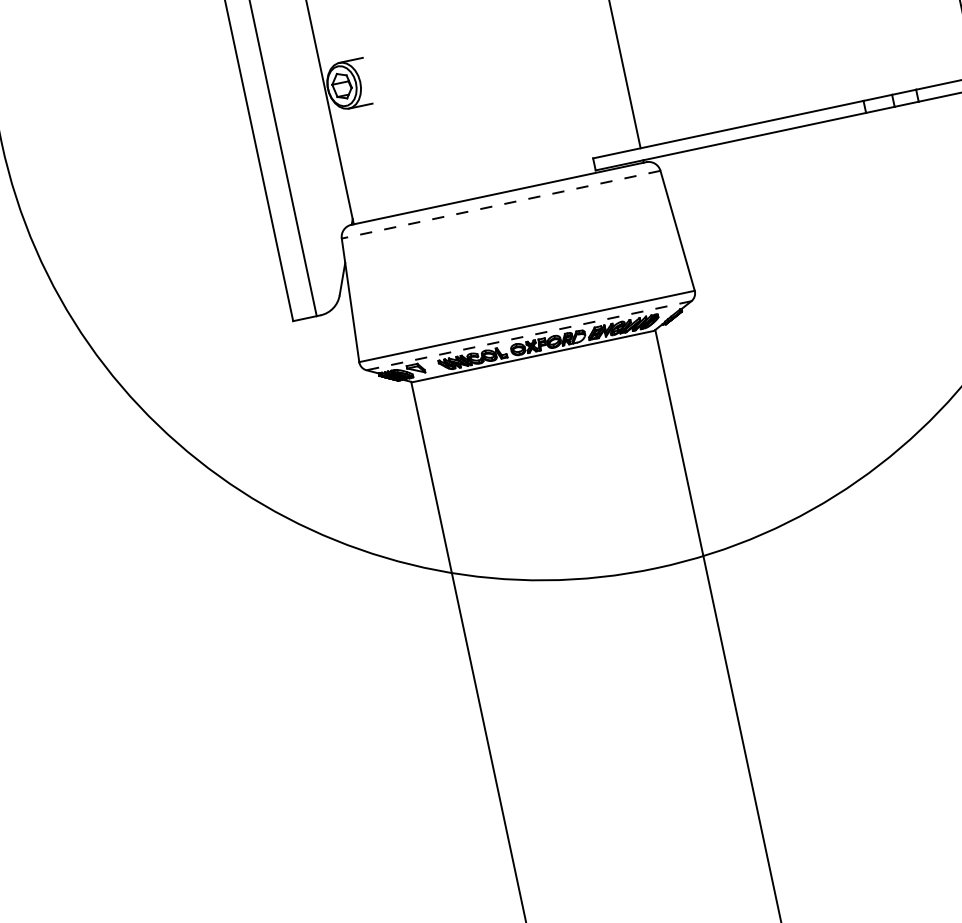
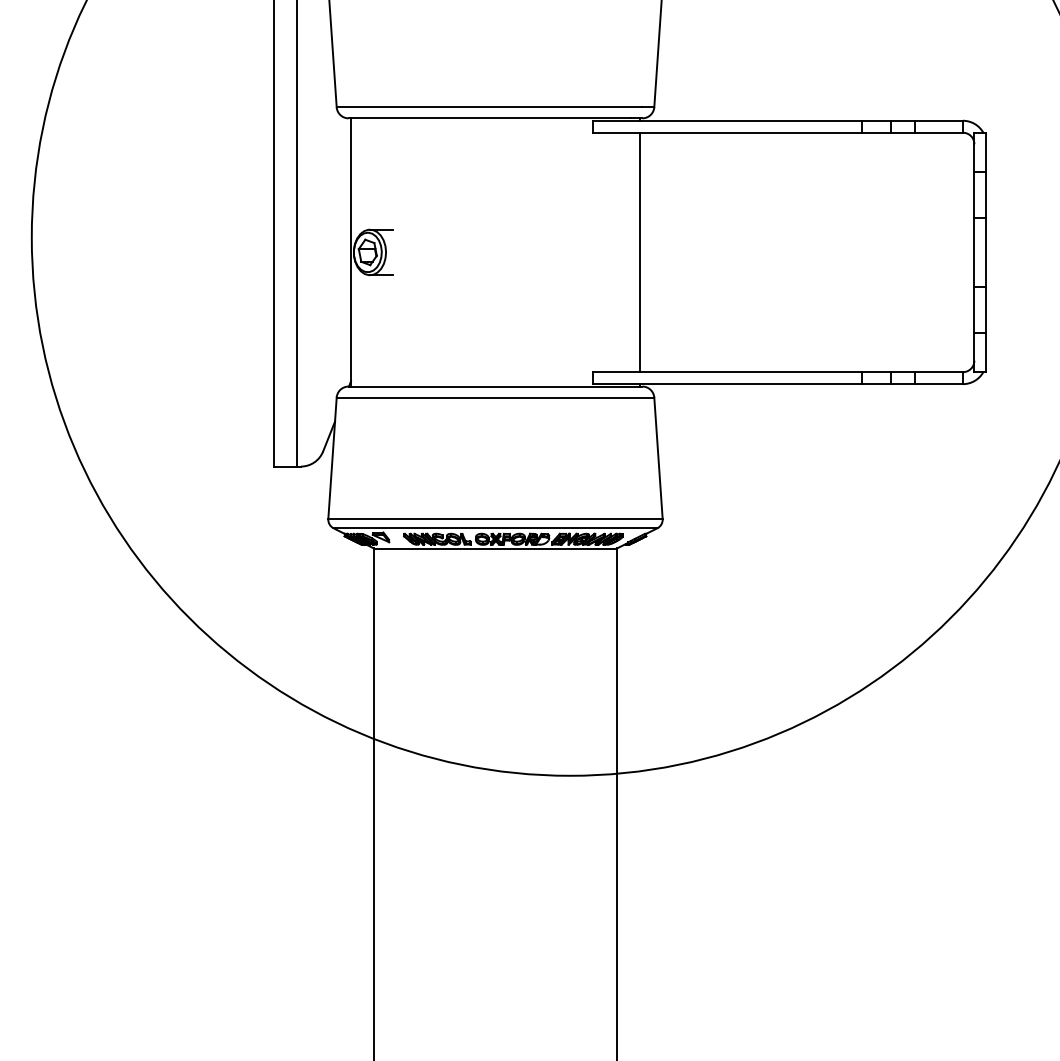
line: (501, 204) -> (495, 397), dashed -> solid
line: (529, 335) -> (495, 528), dashed -> solid

